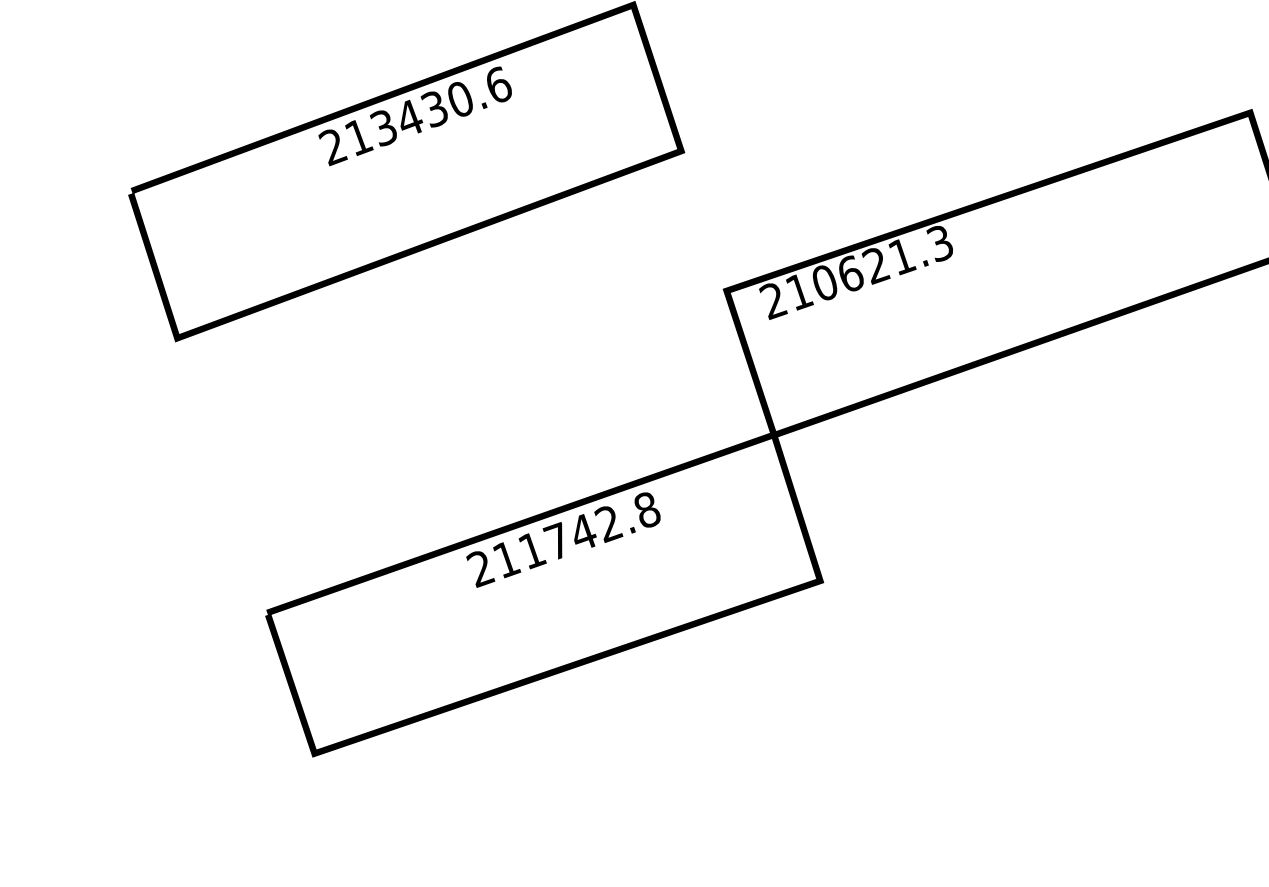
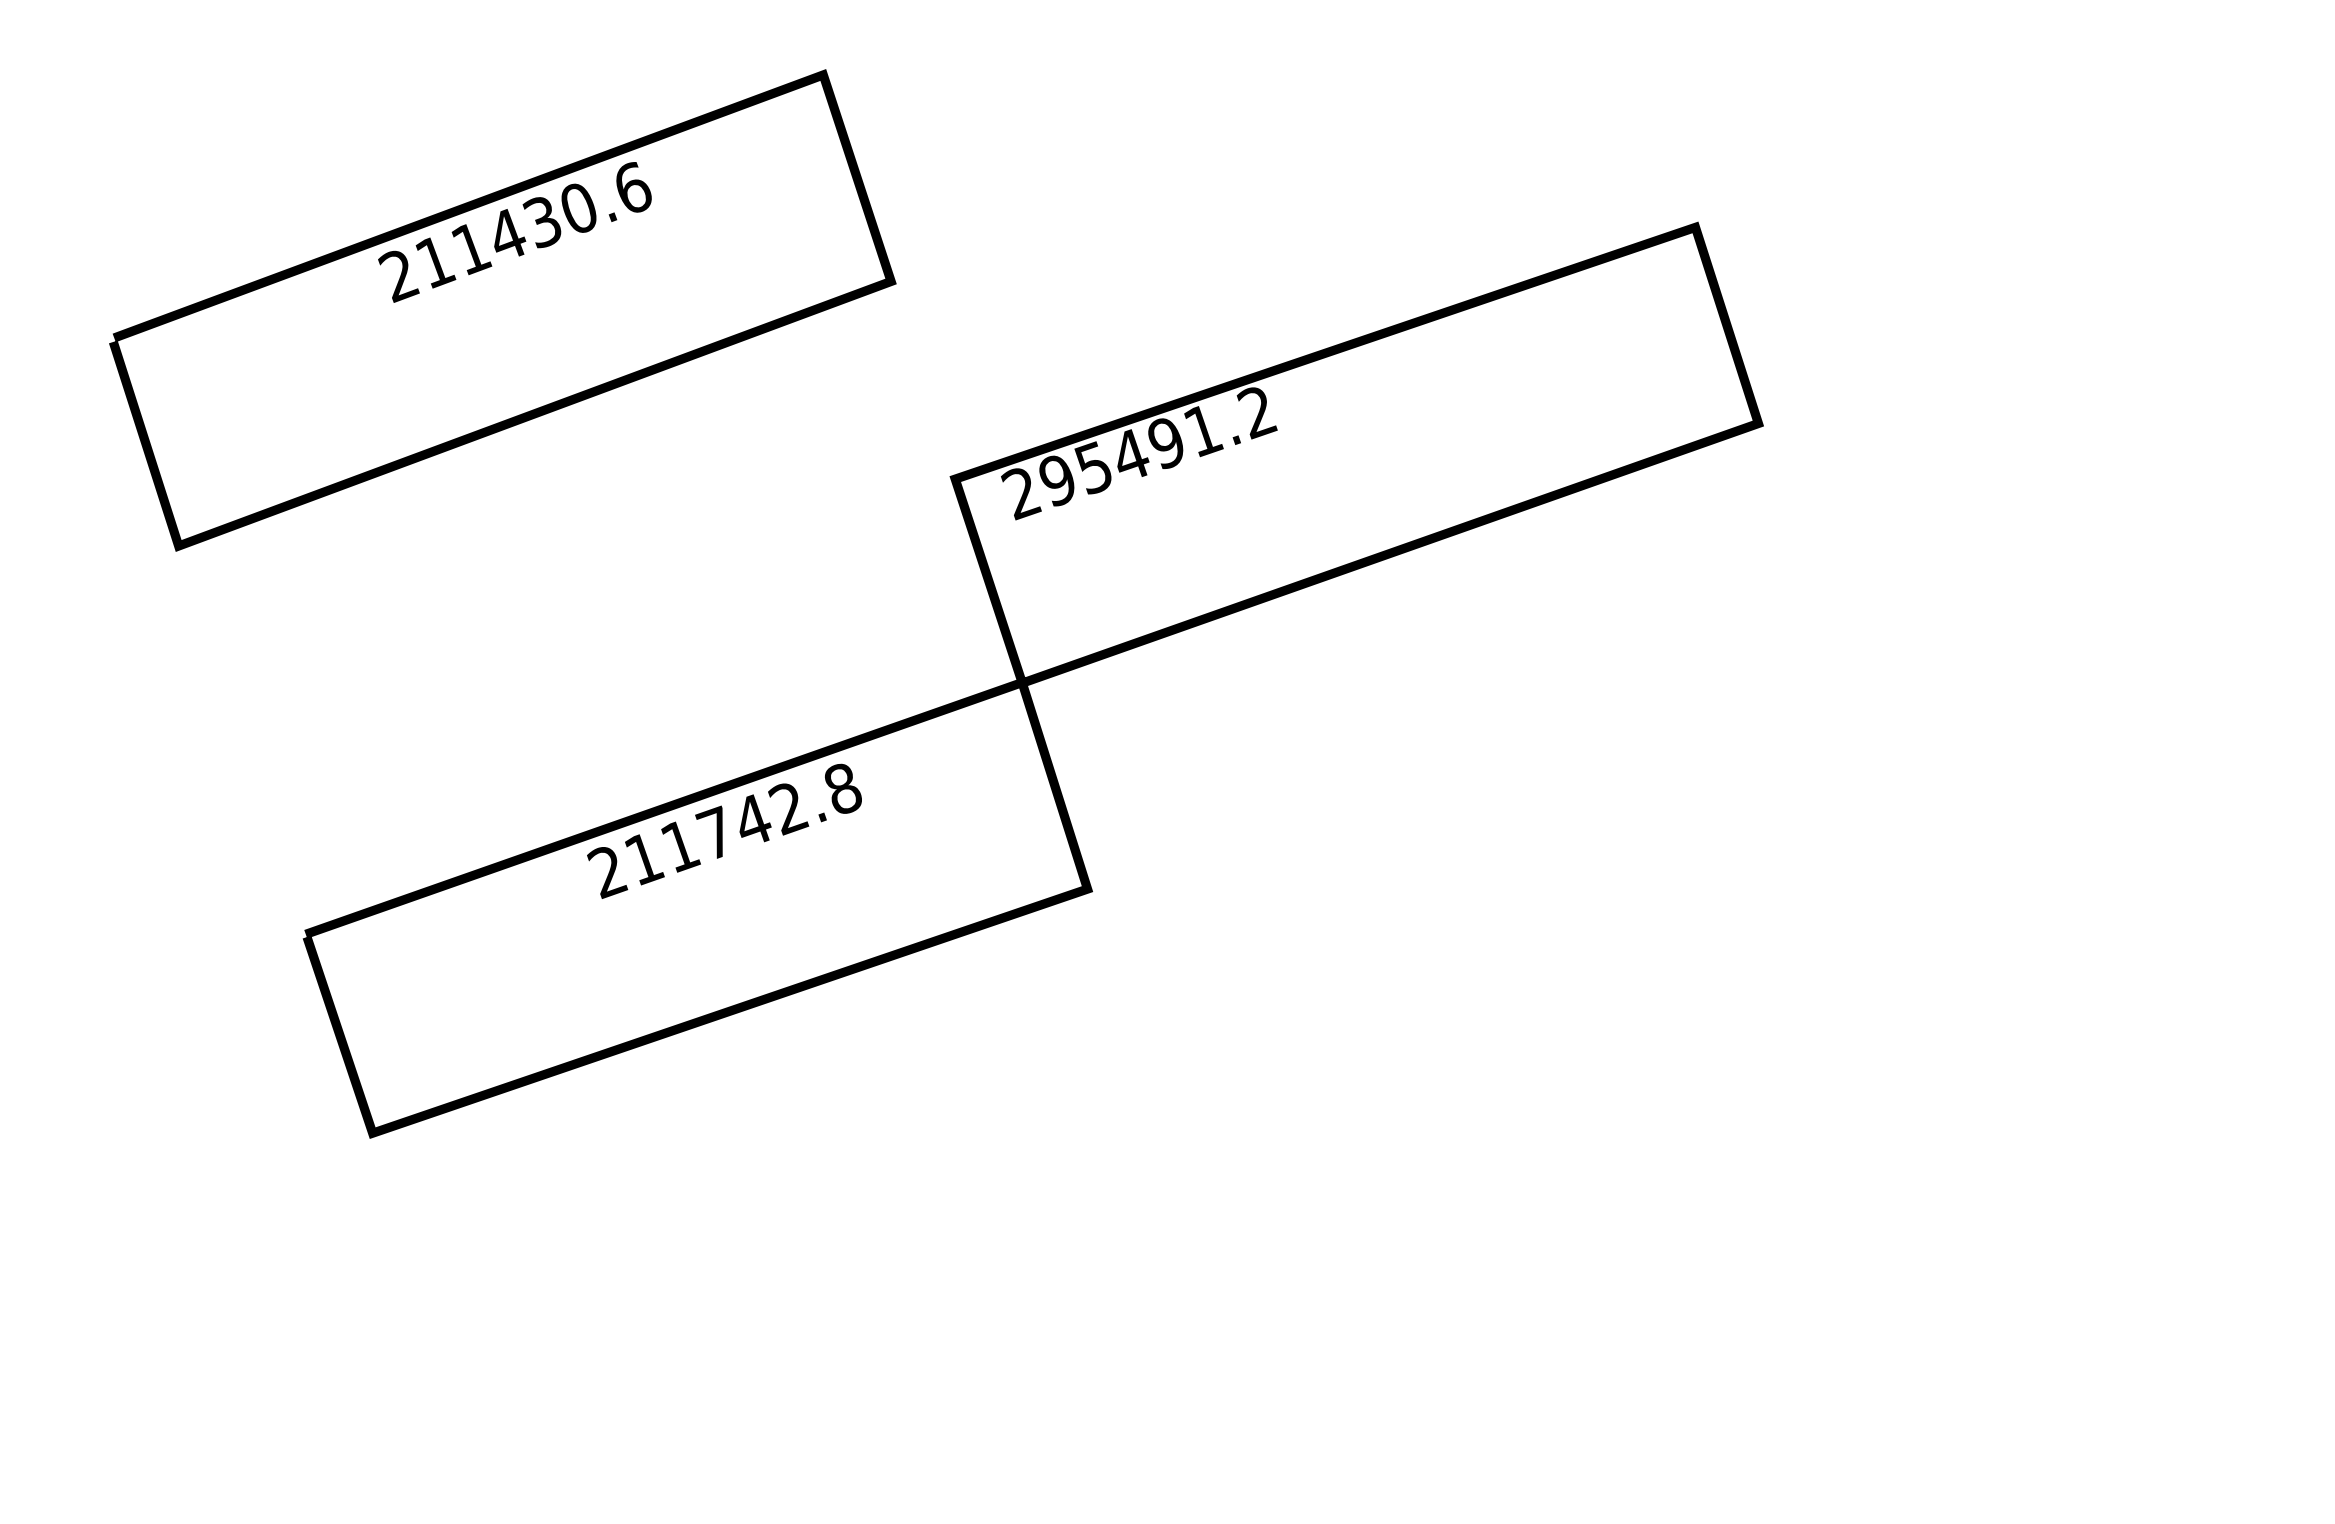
text: (384, 128) -> (471, 249), 213430.6 -> 211430.6
text: (870, 267) -> (1158, 446), 210621.3 -> 295491.2

